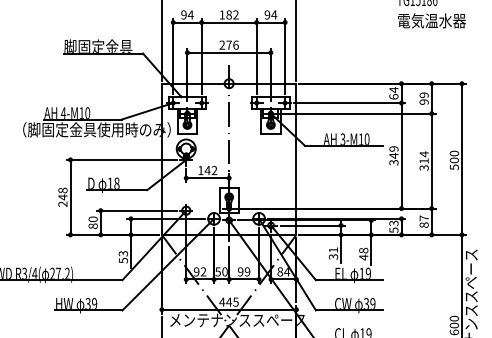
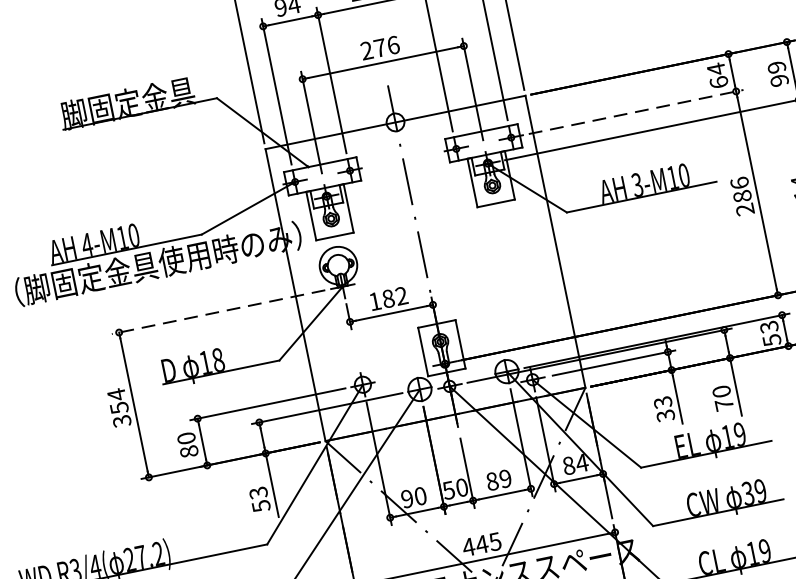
line: (349, 103) -> (635, 112), solid -> dashed
text: (393, 155) -> (741, 195), 349 -> 286
line: (121, 159) -> (217, 311), solid -> dashed
text: (207, 170) -> (388, 298), 142 -> 182
text: (62, 196) -> (118, 406), 248 -> 354
text: (333, 249) -> (662, 401), 31 -> 33
text: (363, 253) -> (722, 397), 48 -> 70
text: (203, 271) -> (420, 495), 92 -> 90
text: (240, 271) -> (491, 480), 99 -> 89

